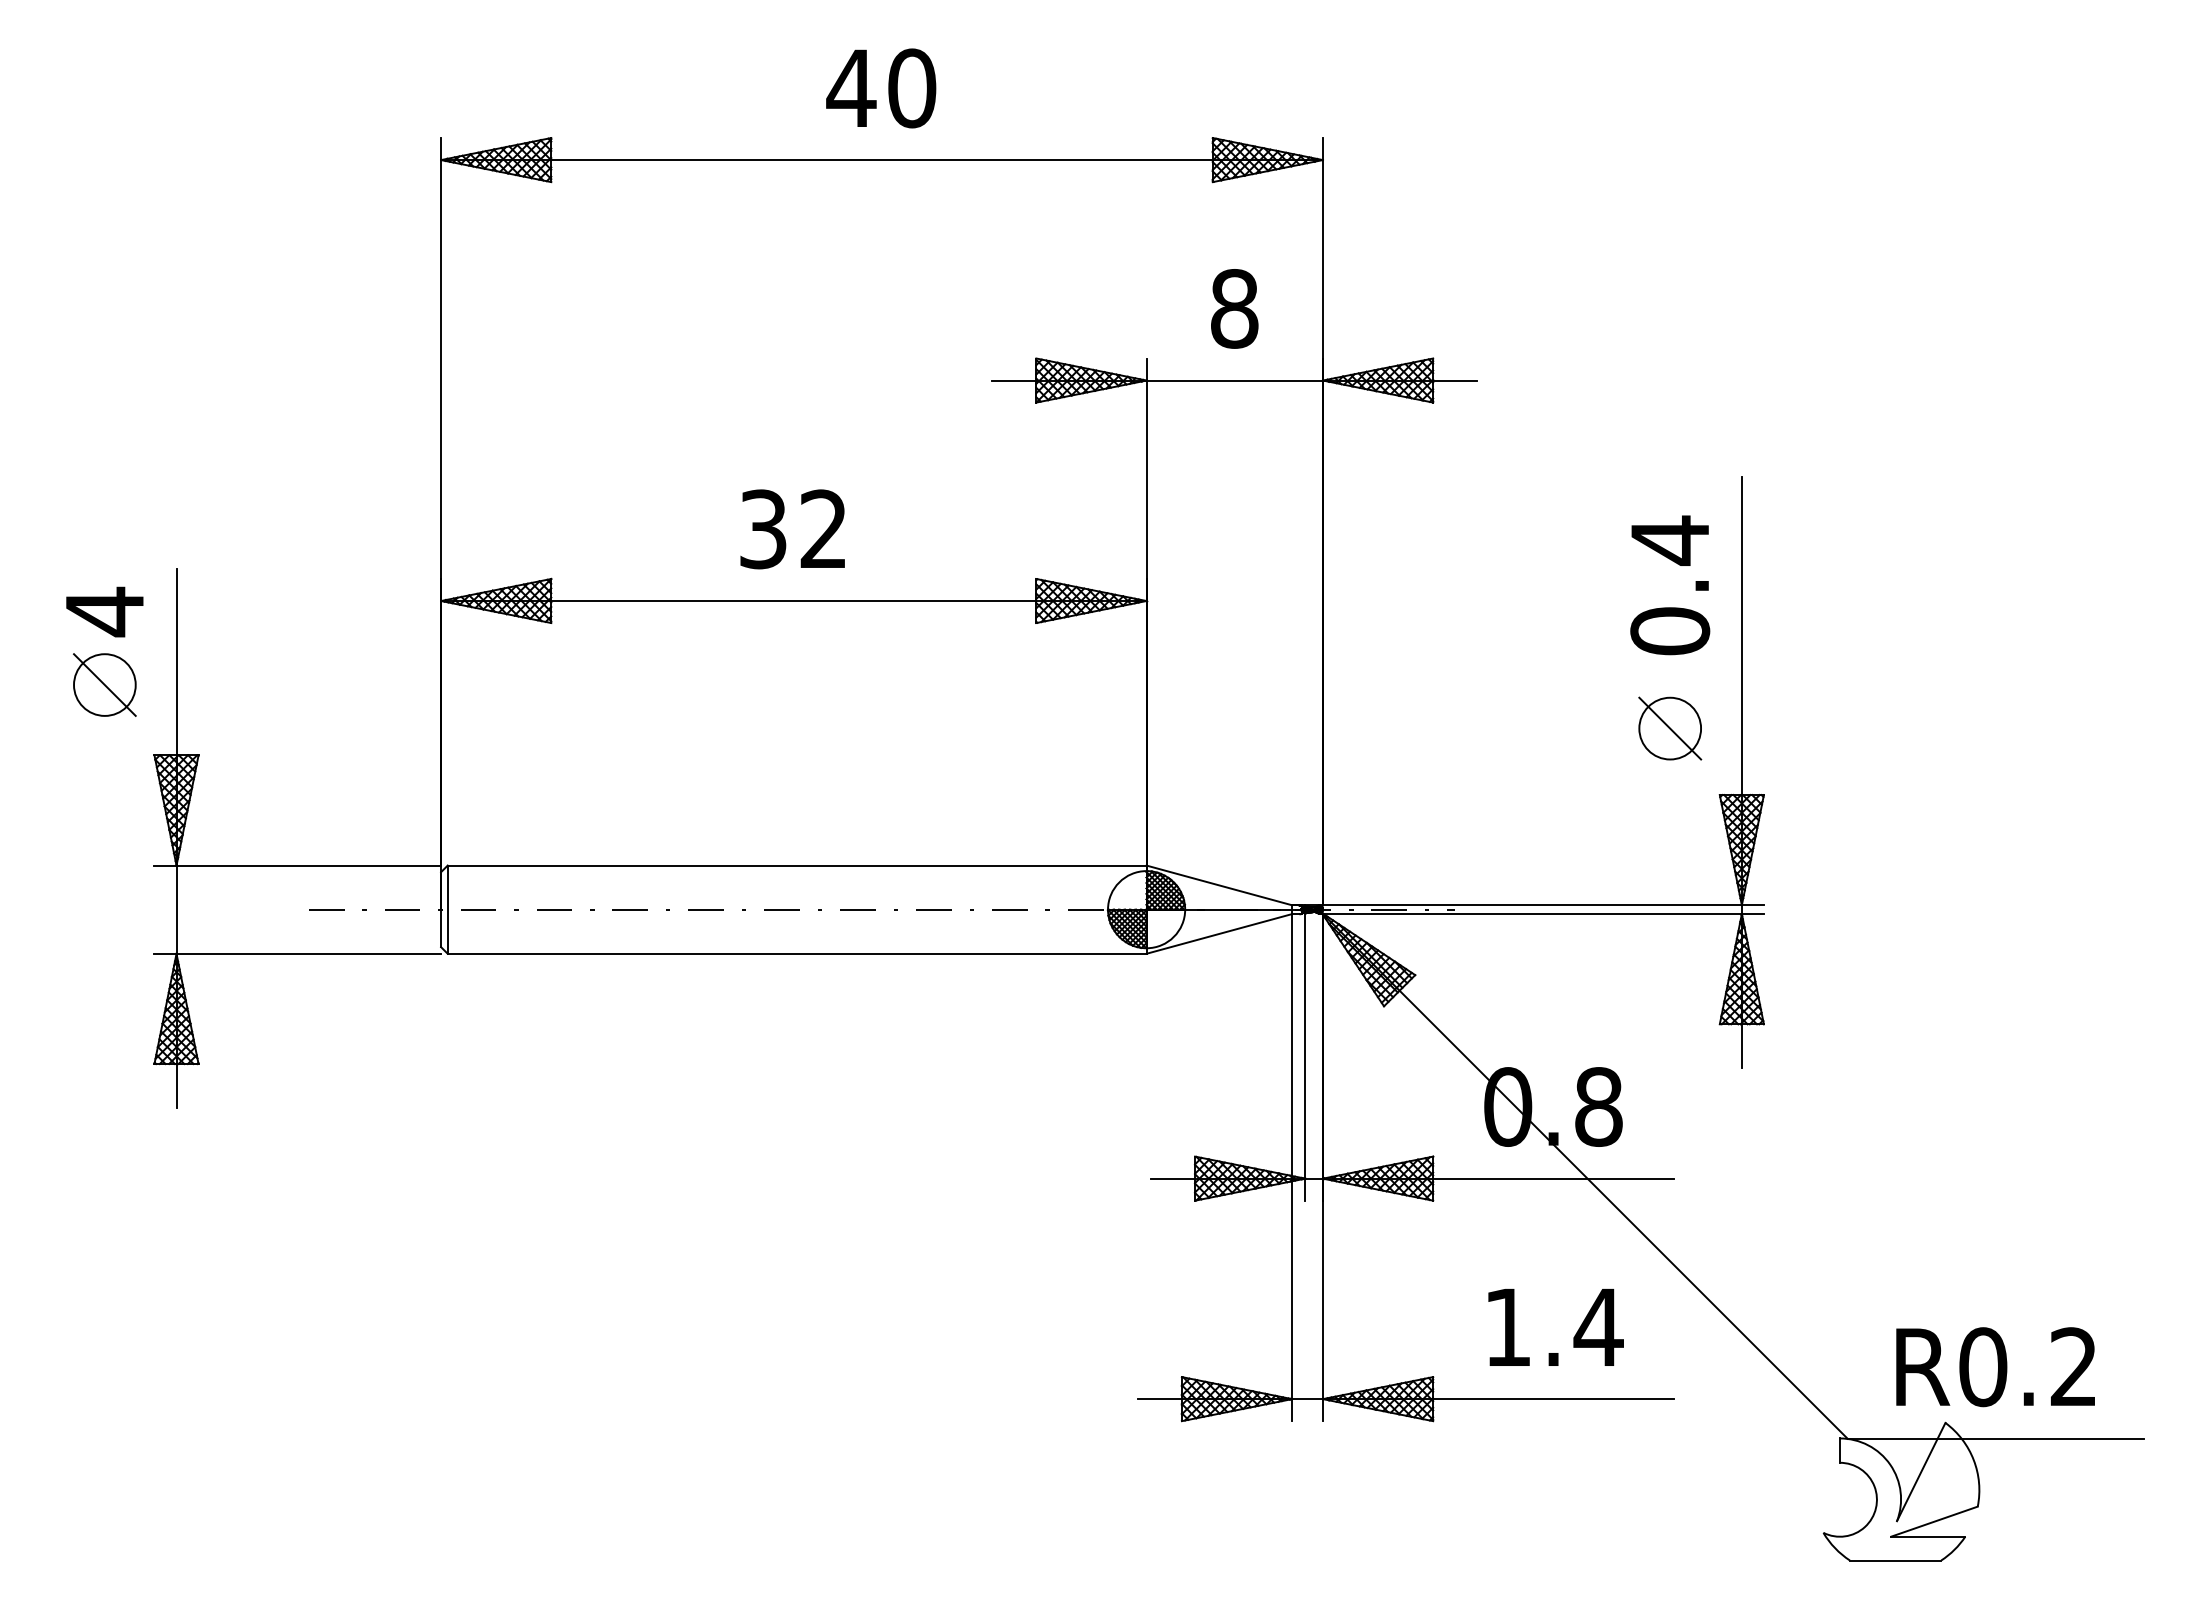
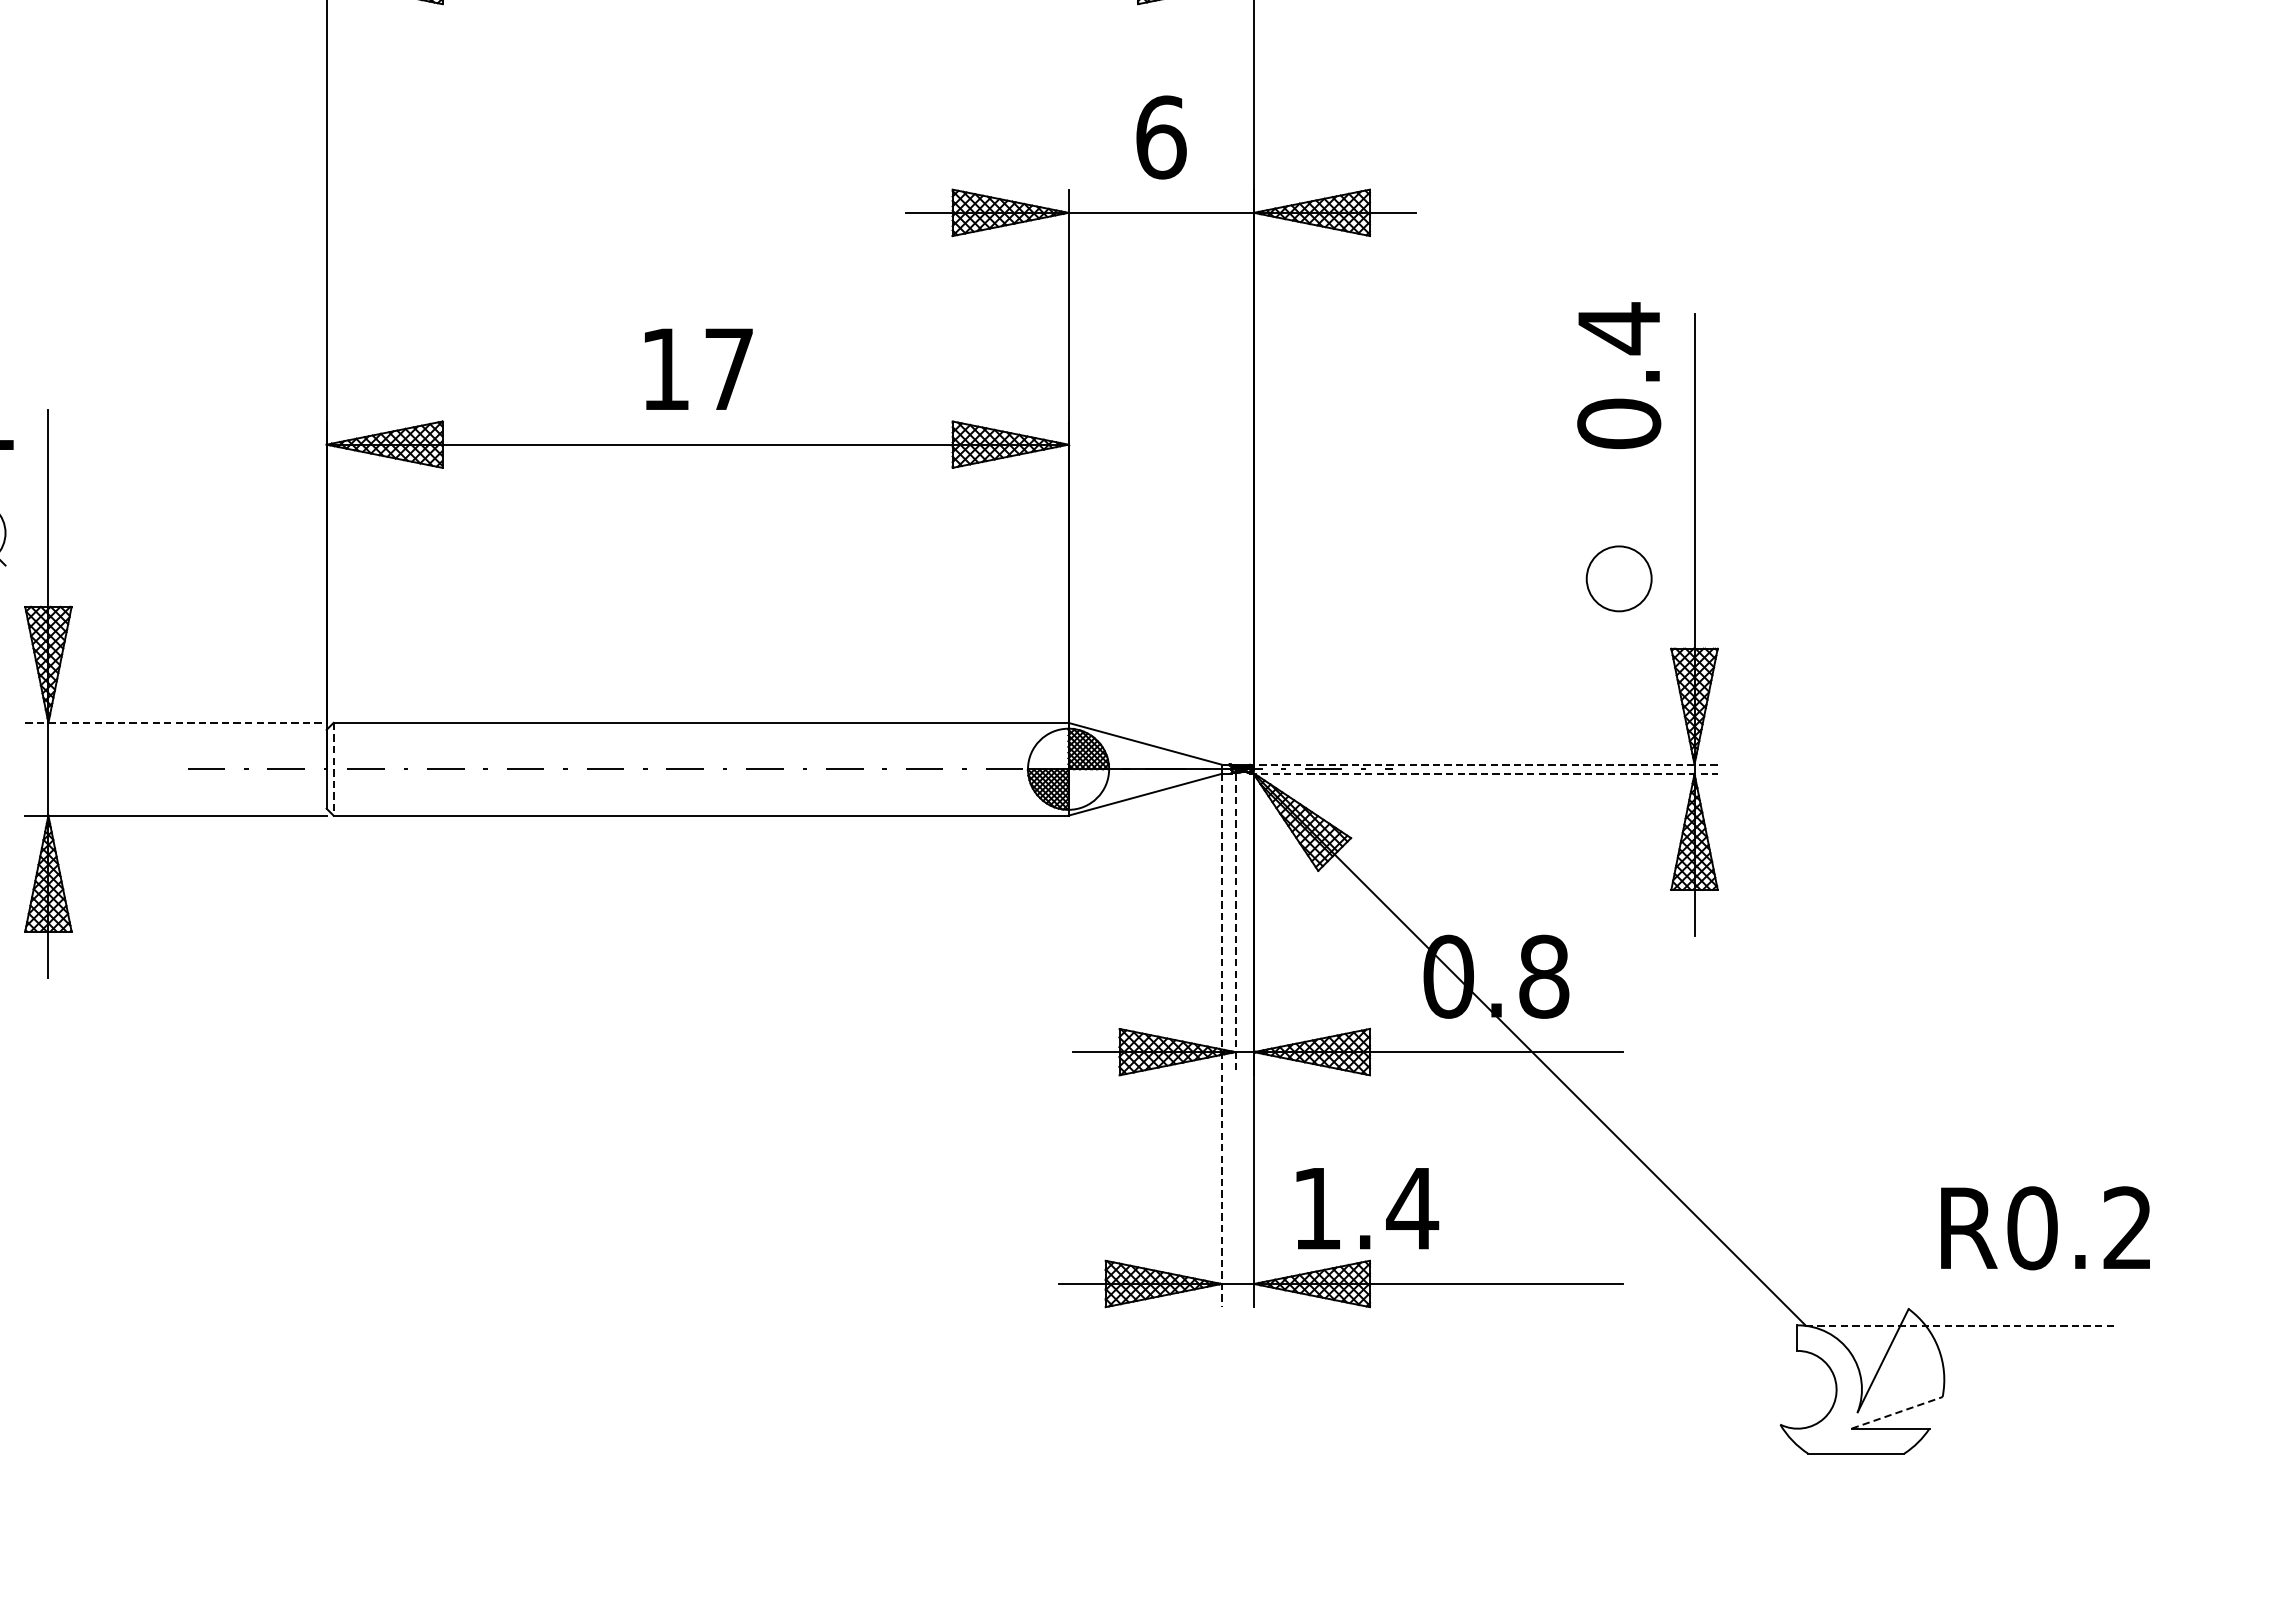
text: (1235, 308) -> (1162, 137), 8 -> 6
text: (793, 529) -> (697, 369), 32 -> 17
text: (1670, 585) -> (1619, 375), moved
line: (1670, 728) -> (1619, 578), removed
line: (298, 865) -> (176, 722), solid -> dashed
line: (1541, 905) -> (1483, 764), solid -> dashed
line: (447, 910) -> (333, 770), solid -> dashed
line: (1541, 914) -> (1483, 774), solid -> dashed
line: (1305, 1057) -> (1235, 924), solid -> dashed
line: (1292, 1167) -> (1221, 1040), solid -> dashed
text: (1555, 1327) -> (1367, 1208), moved
text: (1995, 1367) -> (2045, 1228), moved
line: (1995, 1438) -> (1961, 1325), solid -> dashed
line: (1934, 1521) -> (1897, 1412), solid -> dashed

